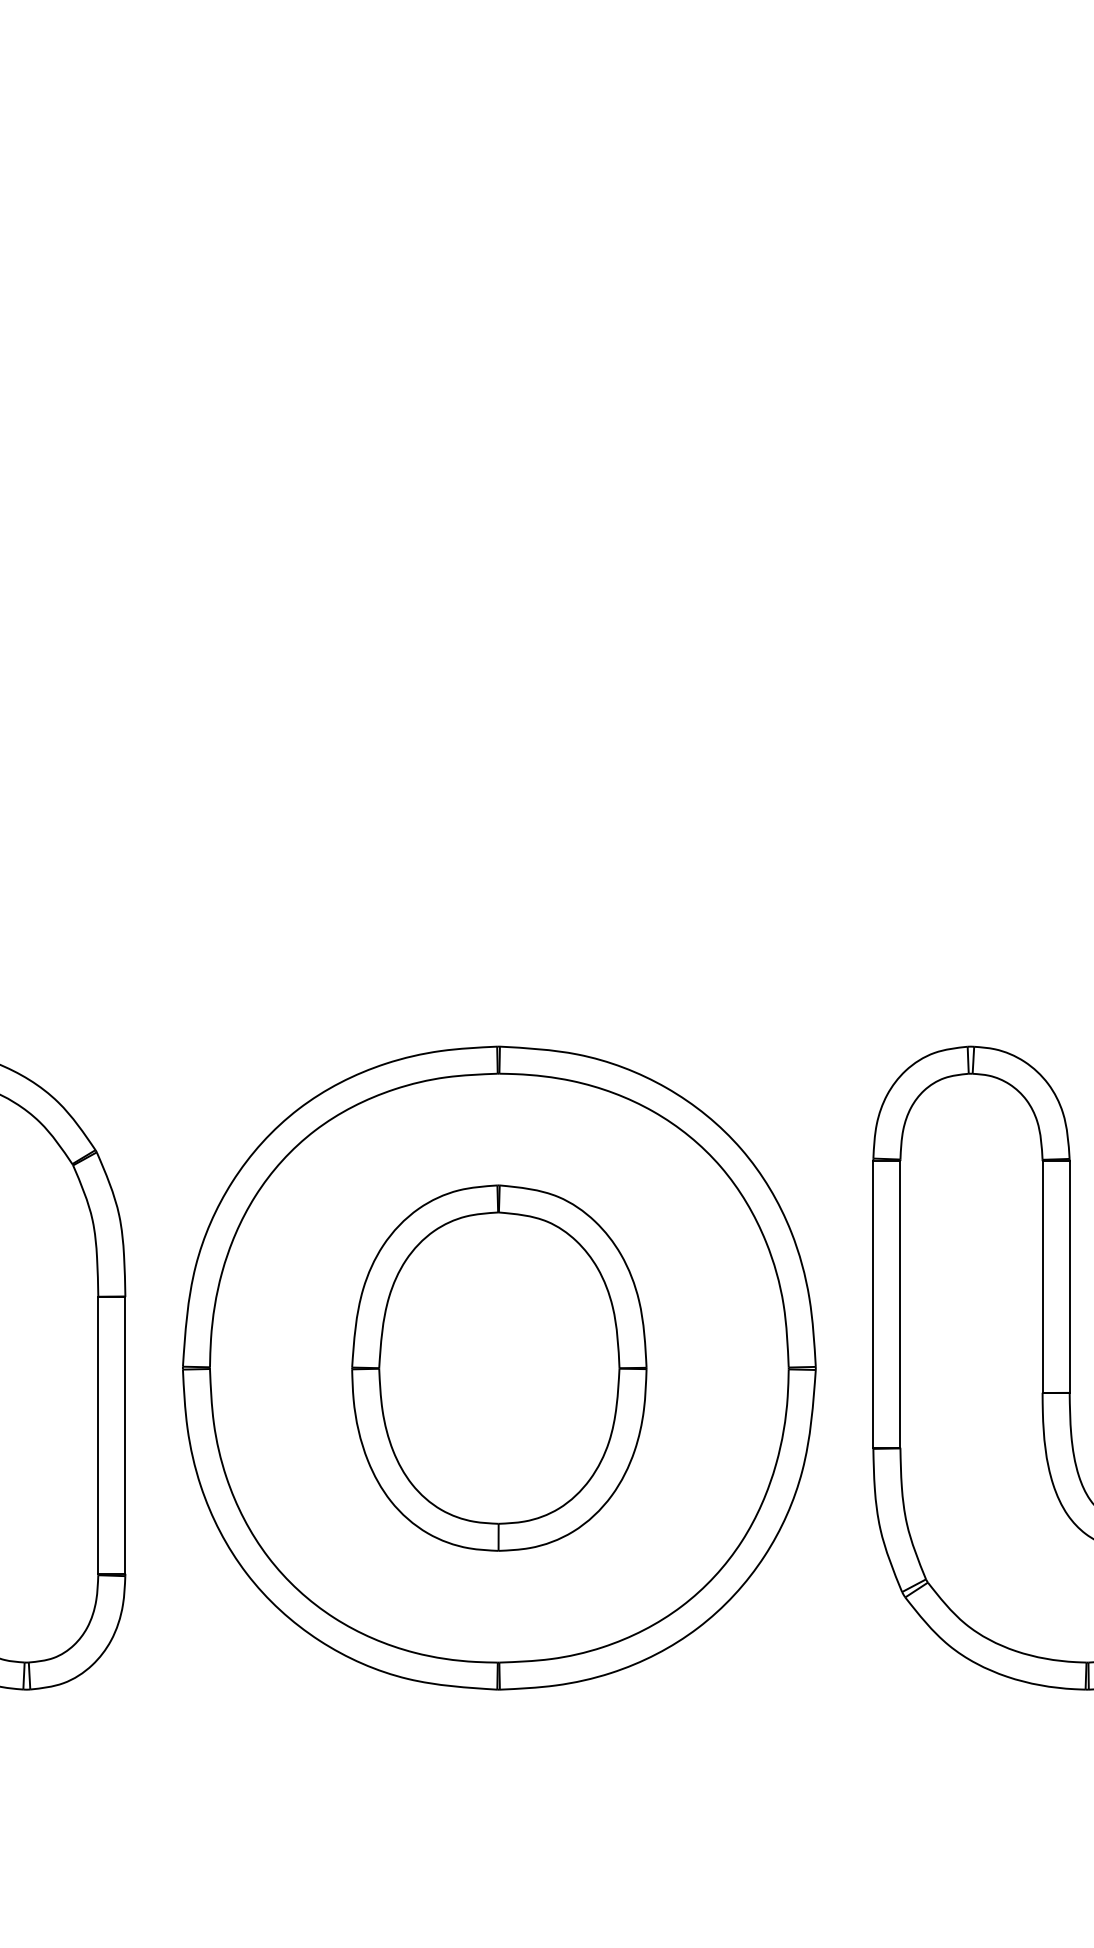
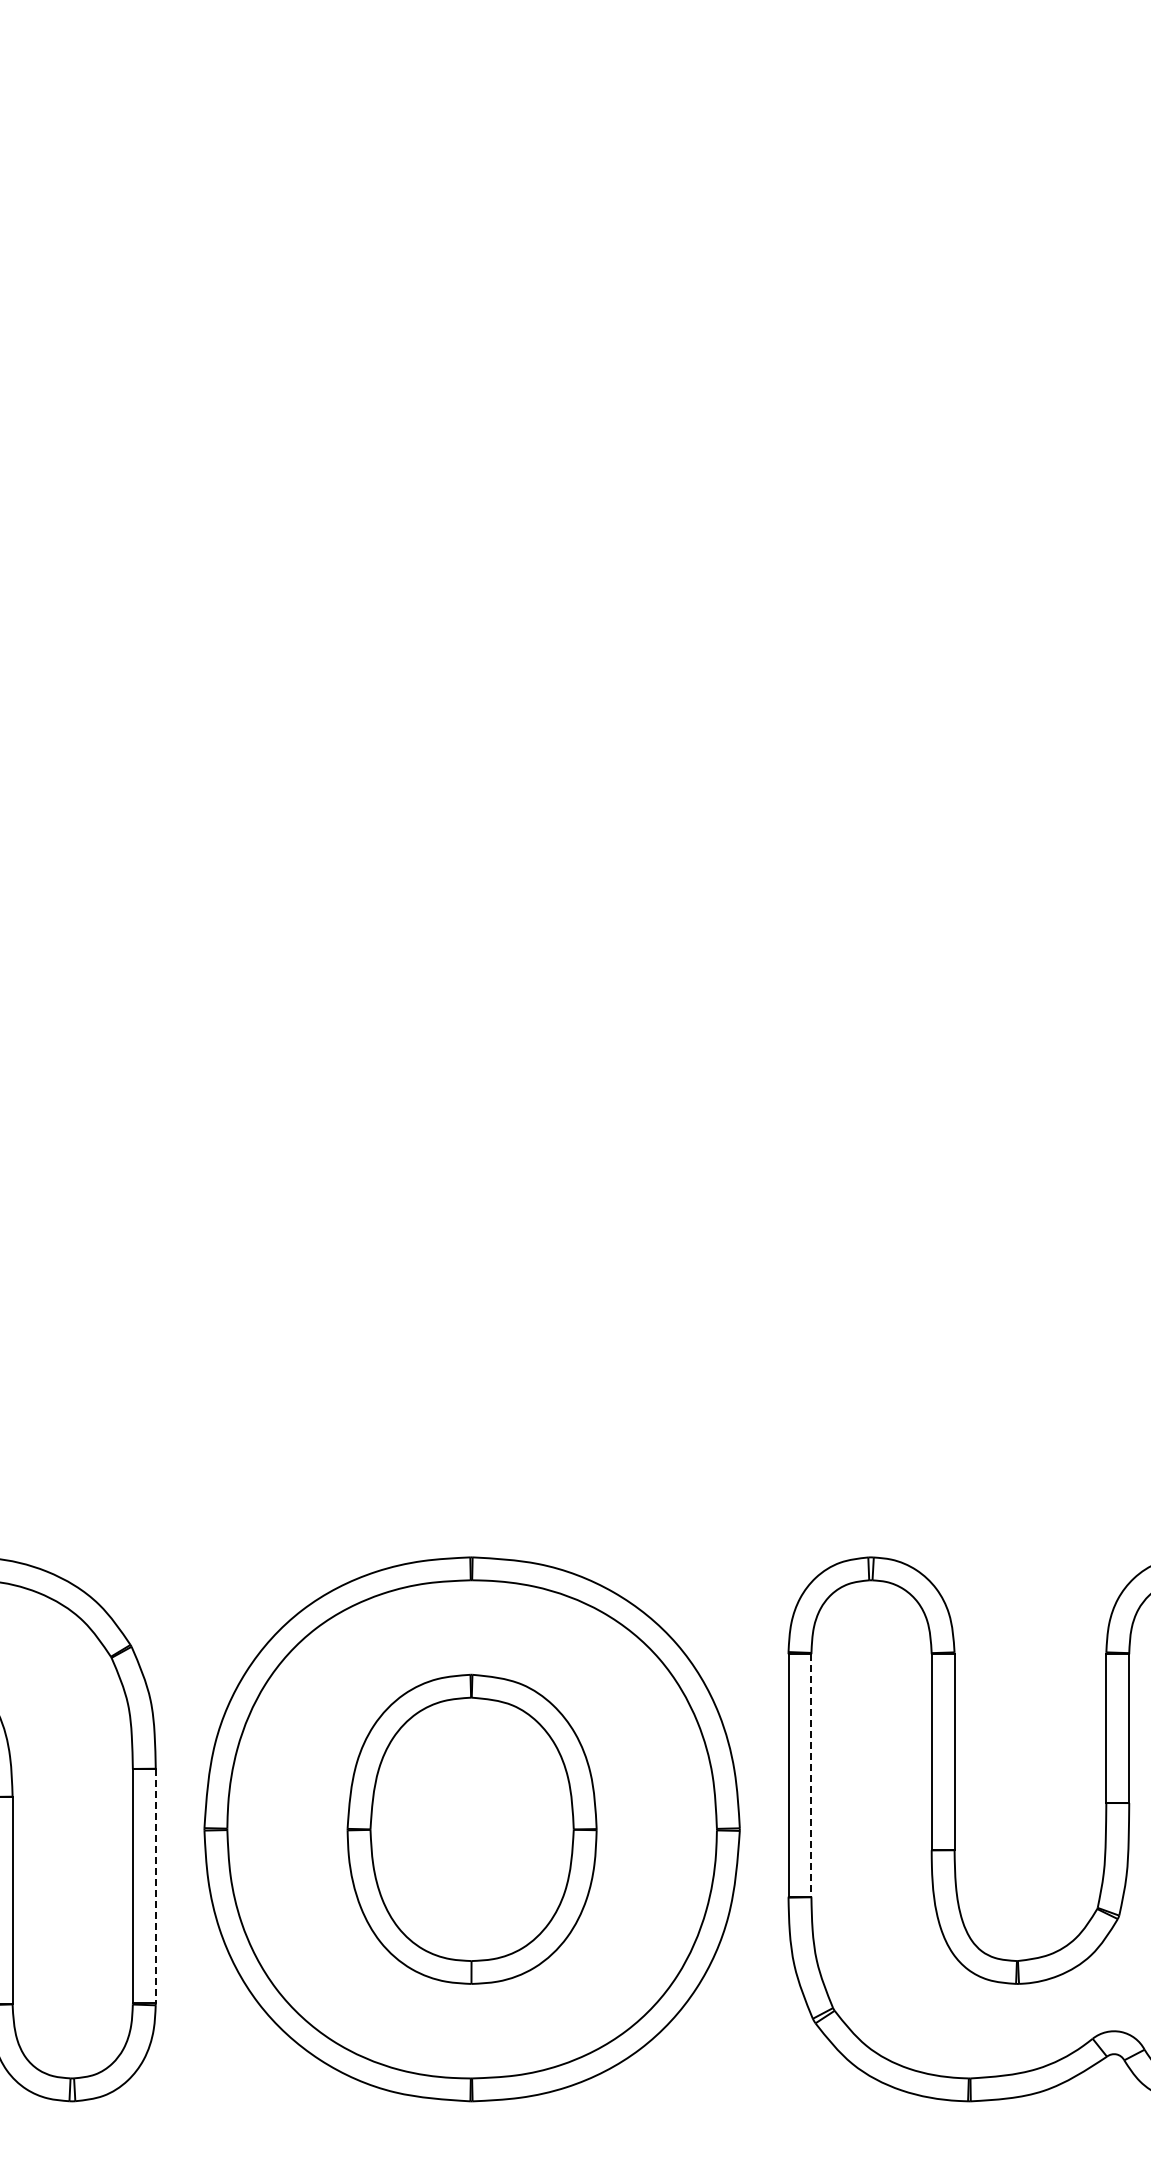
line: (900, 1304) -> (811, 1775), solid -> dashed
line: (125, 1435) -> (155, 1886), solid -> dashed

